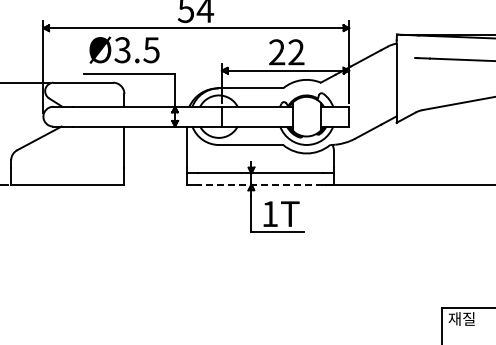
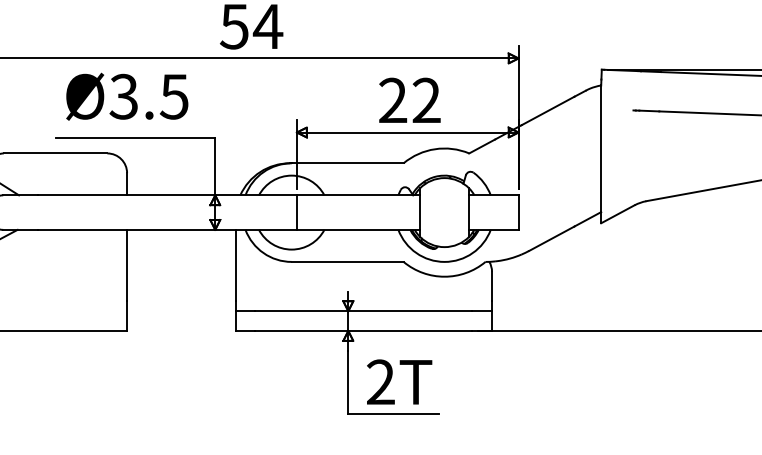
line: (259, 184) -> (362, 330), dashed -> solid
text: (270, 213) -> (381, 381), 1T -> 2T

